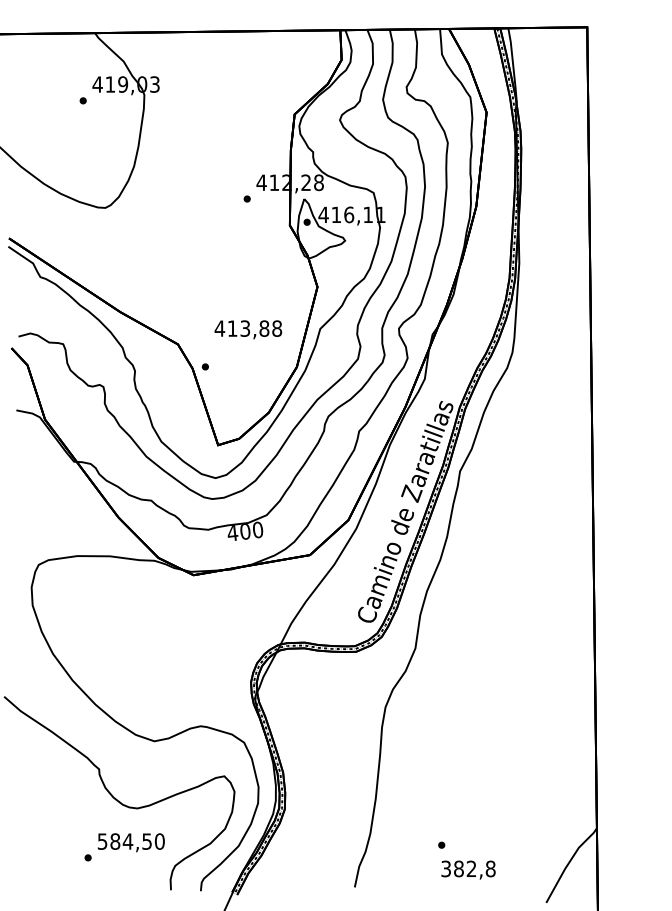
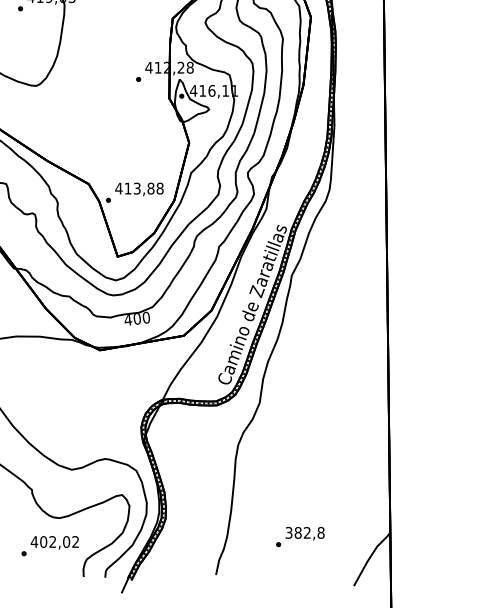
text: (248, 329) -> (139, 189), moved
text: (130, 841) -> (54, 541), 584,50 -> 402,02
text: (468, 869) -> (305, 533), moved

